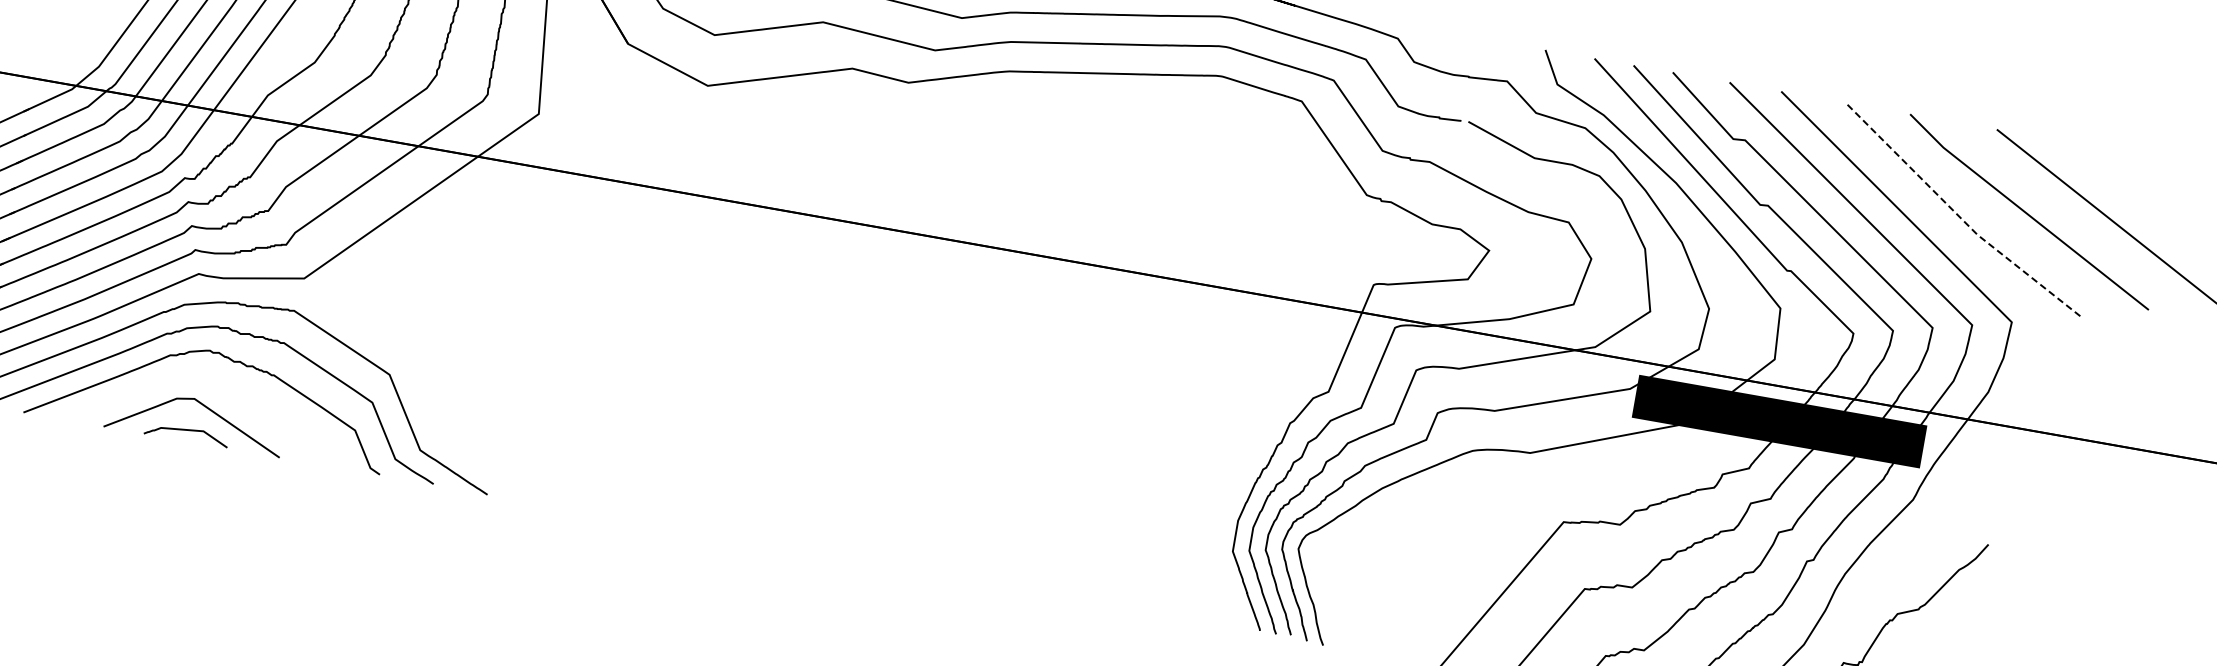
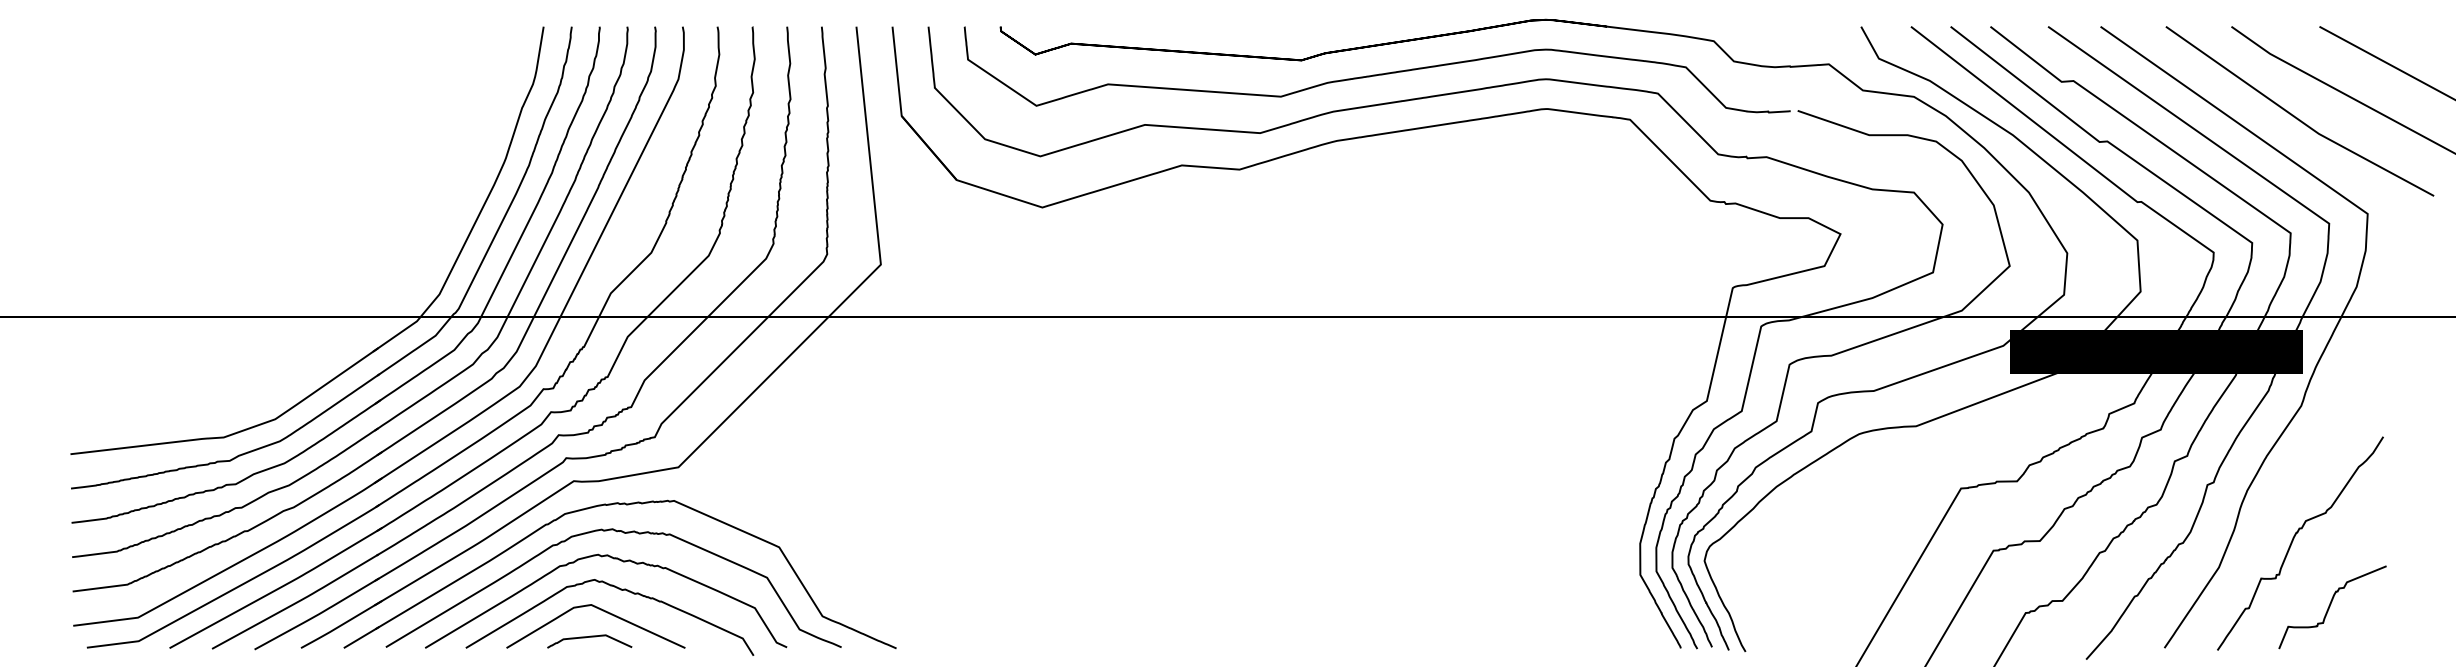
line: (1958, 214) -> (2296, 117), dashed -> solid
curve: (225, 389) -> (620, 590), added

